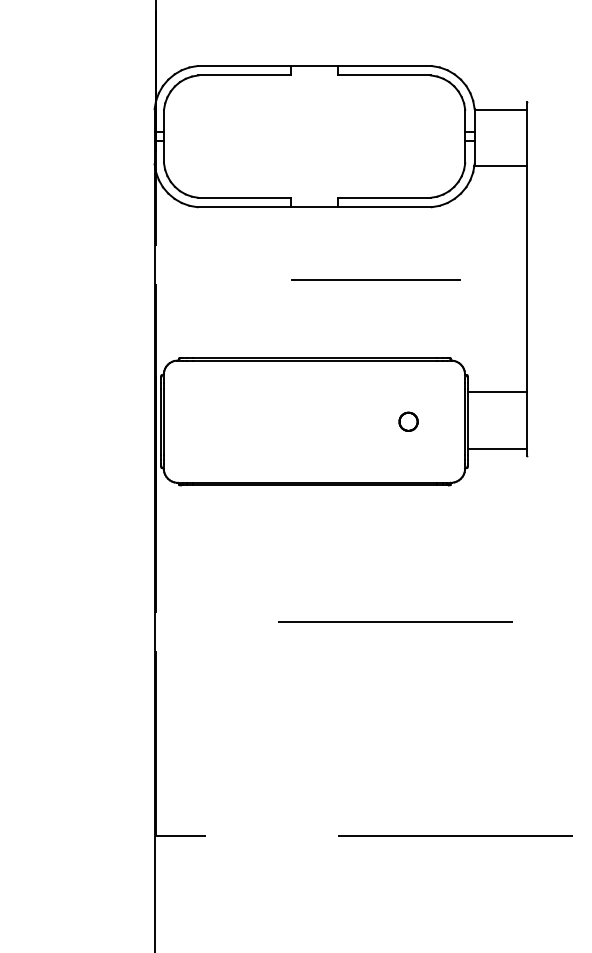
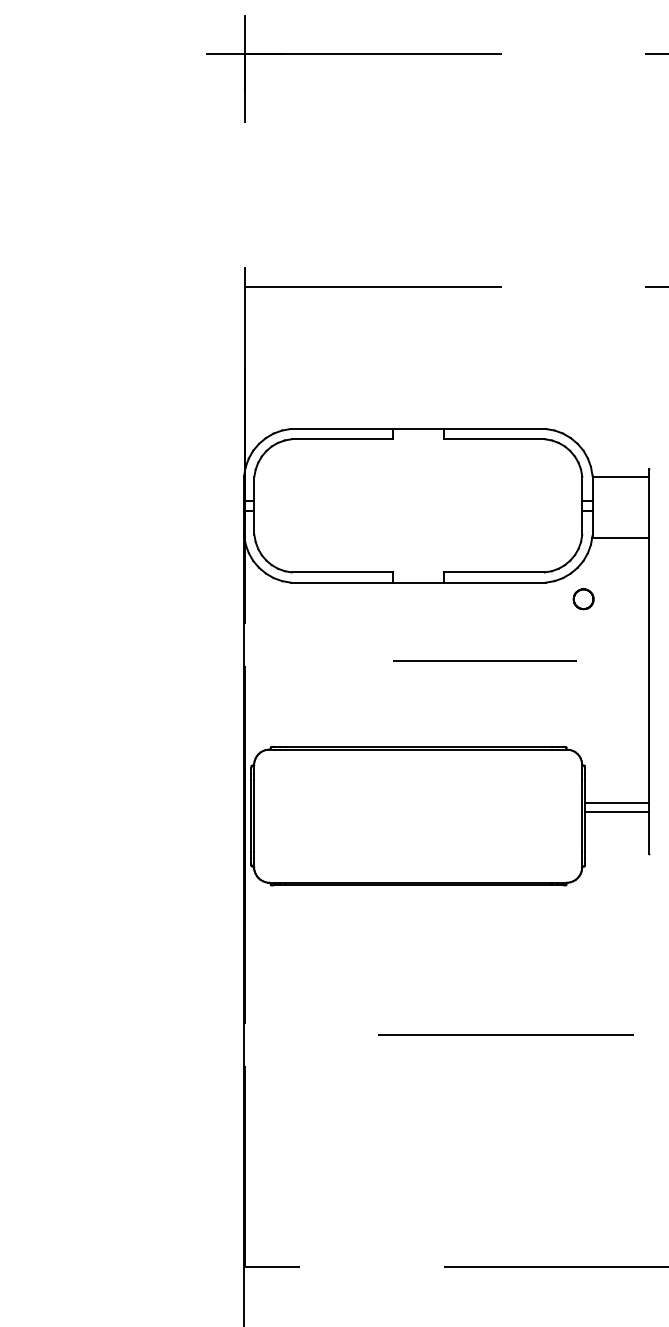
line: (496, 392) -> (616, 812), moved
part: (408, 422) -> (583, 599), moved
line: (496, 448) -> (616, 802), moved

